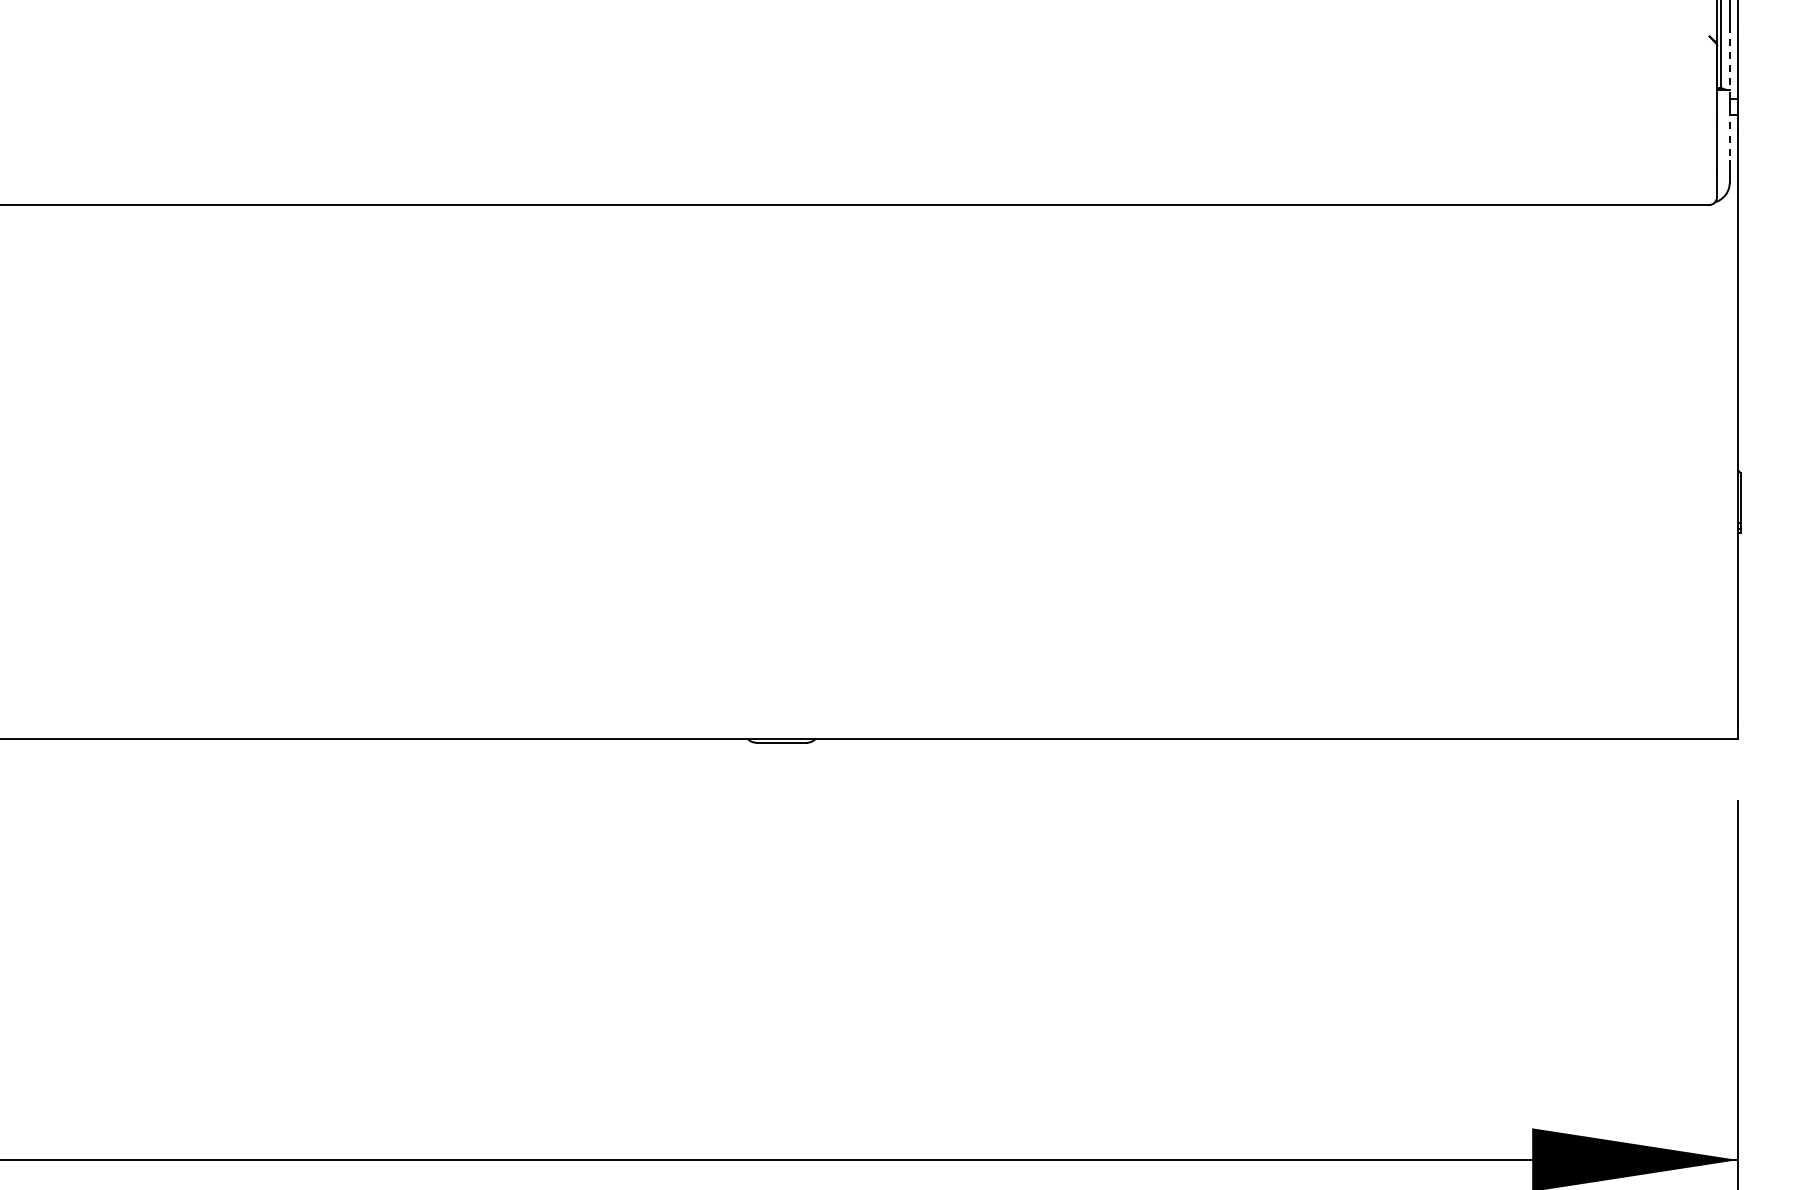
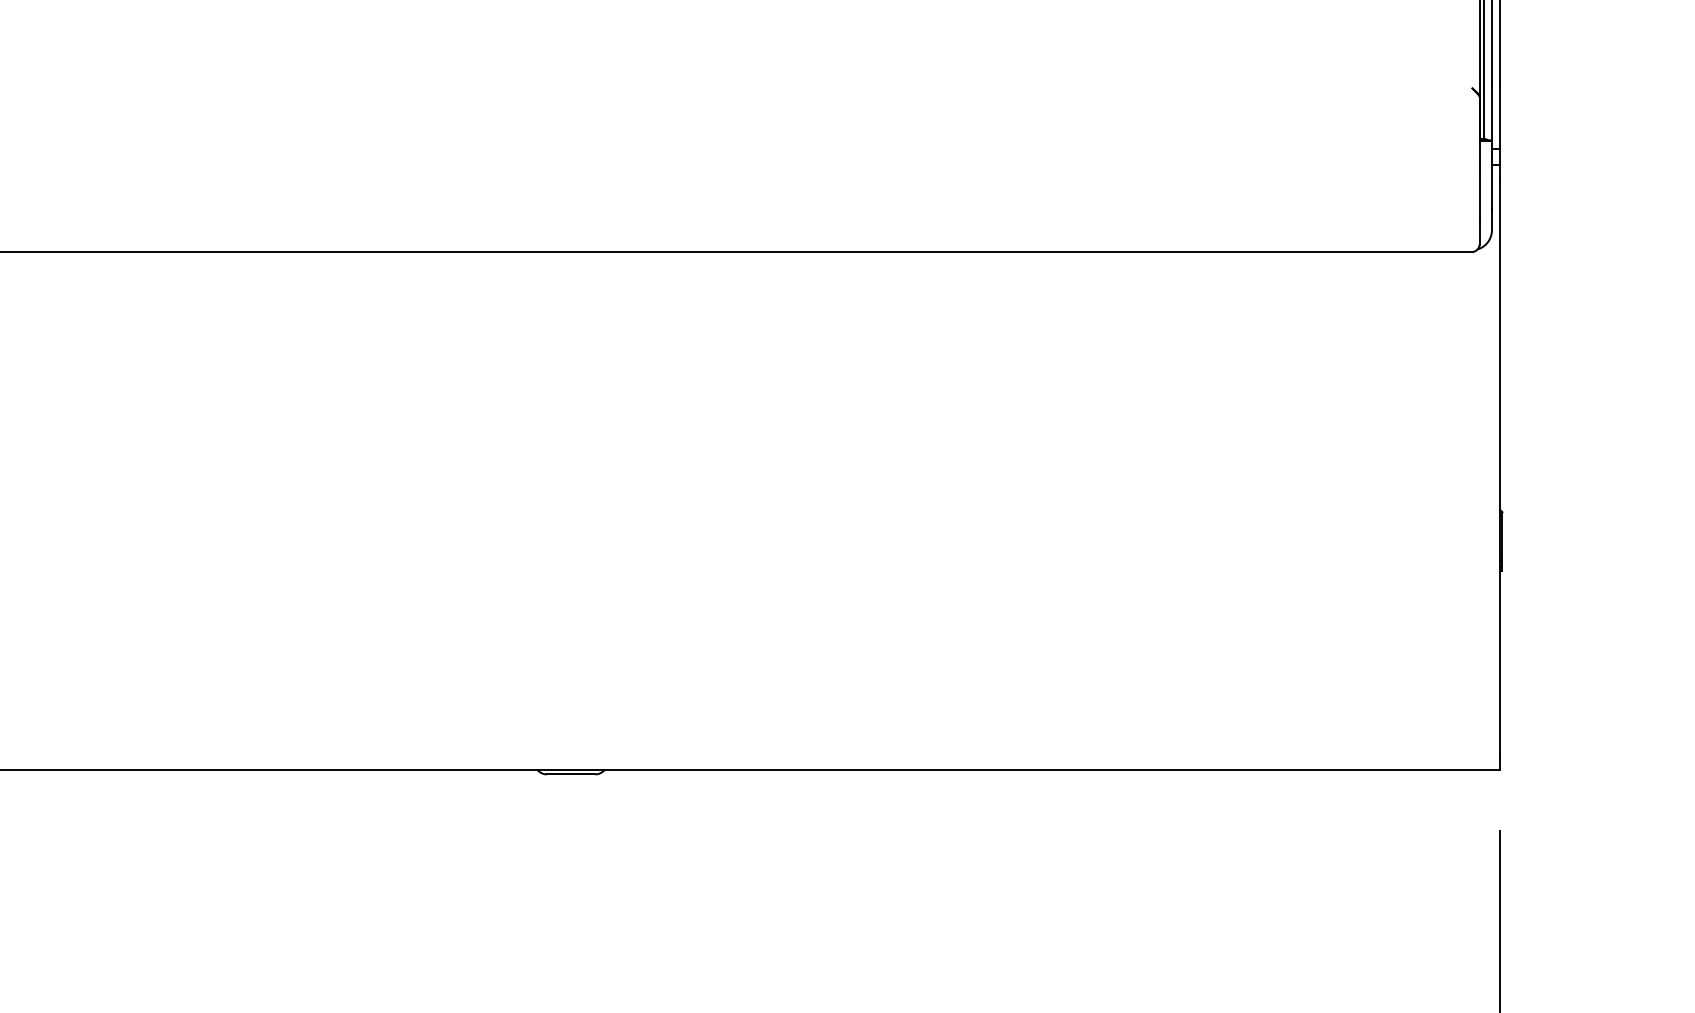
line: (1729, 64) -> (1491, 115), dashed -> solid
line: (1729, 134) -> (1491, 183), dashed -> solid

